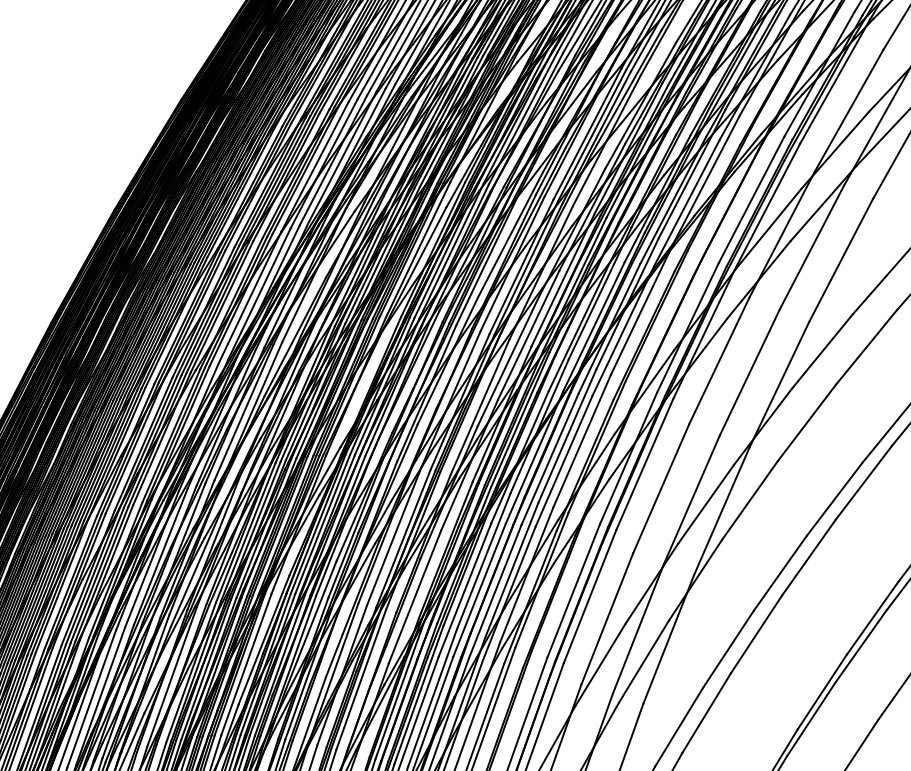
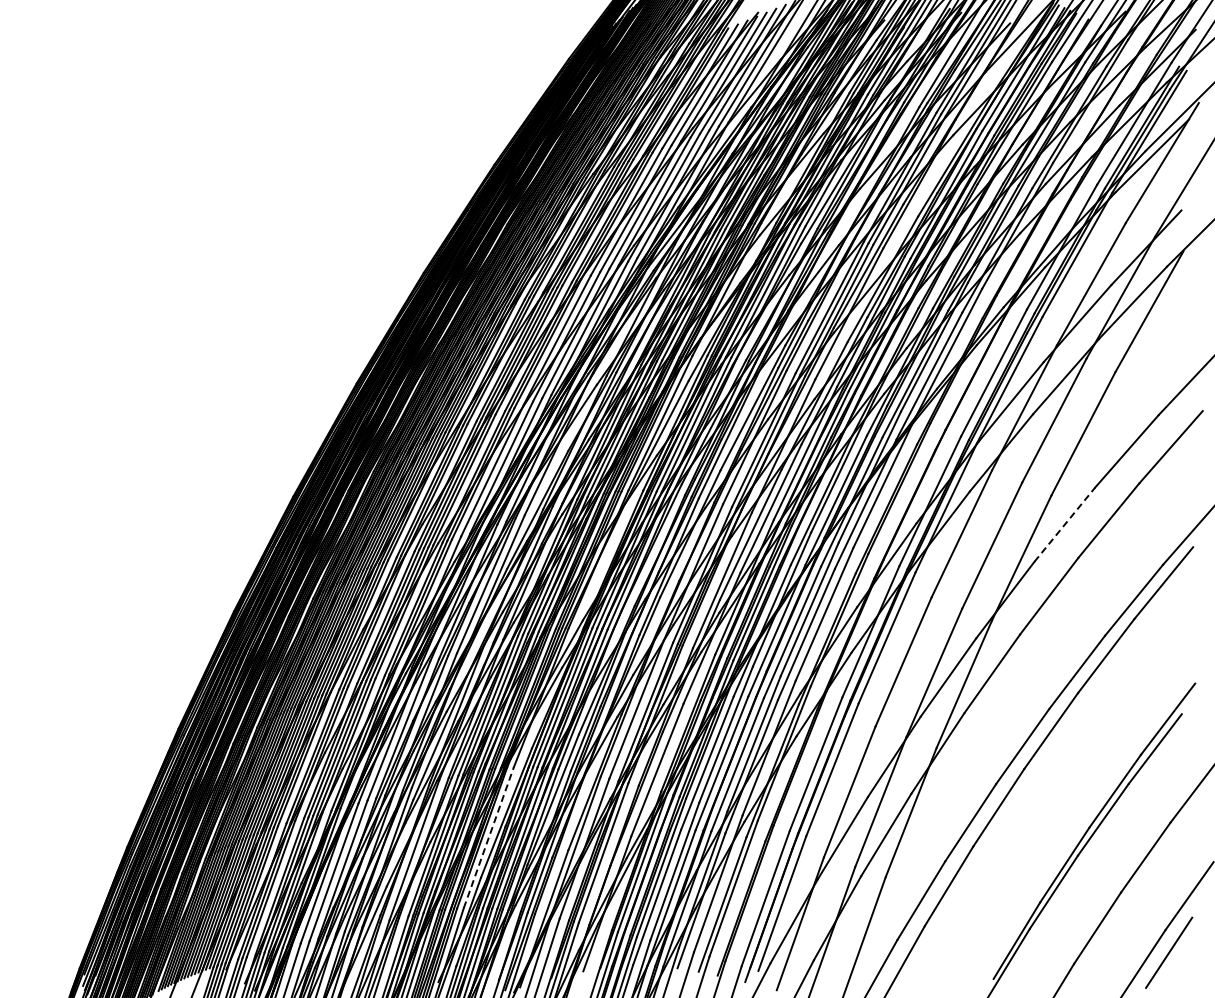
line: (823, 351) -> (1065, 524), solid -> dashed
line: (246, 664) -> (488, 837), solid -> dashed

